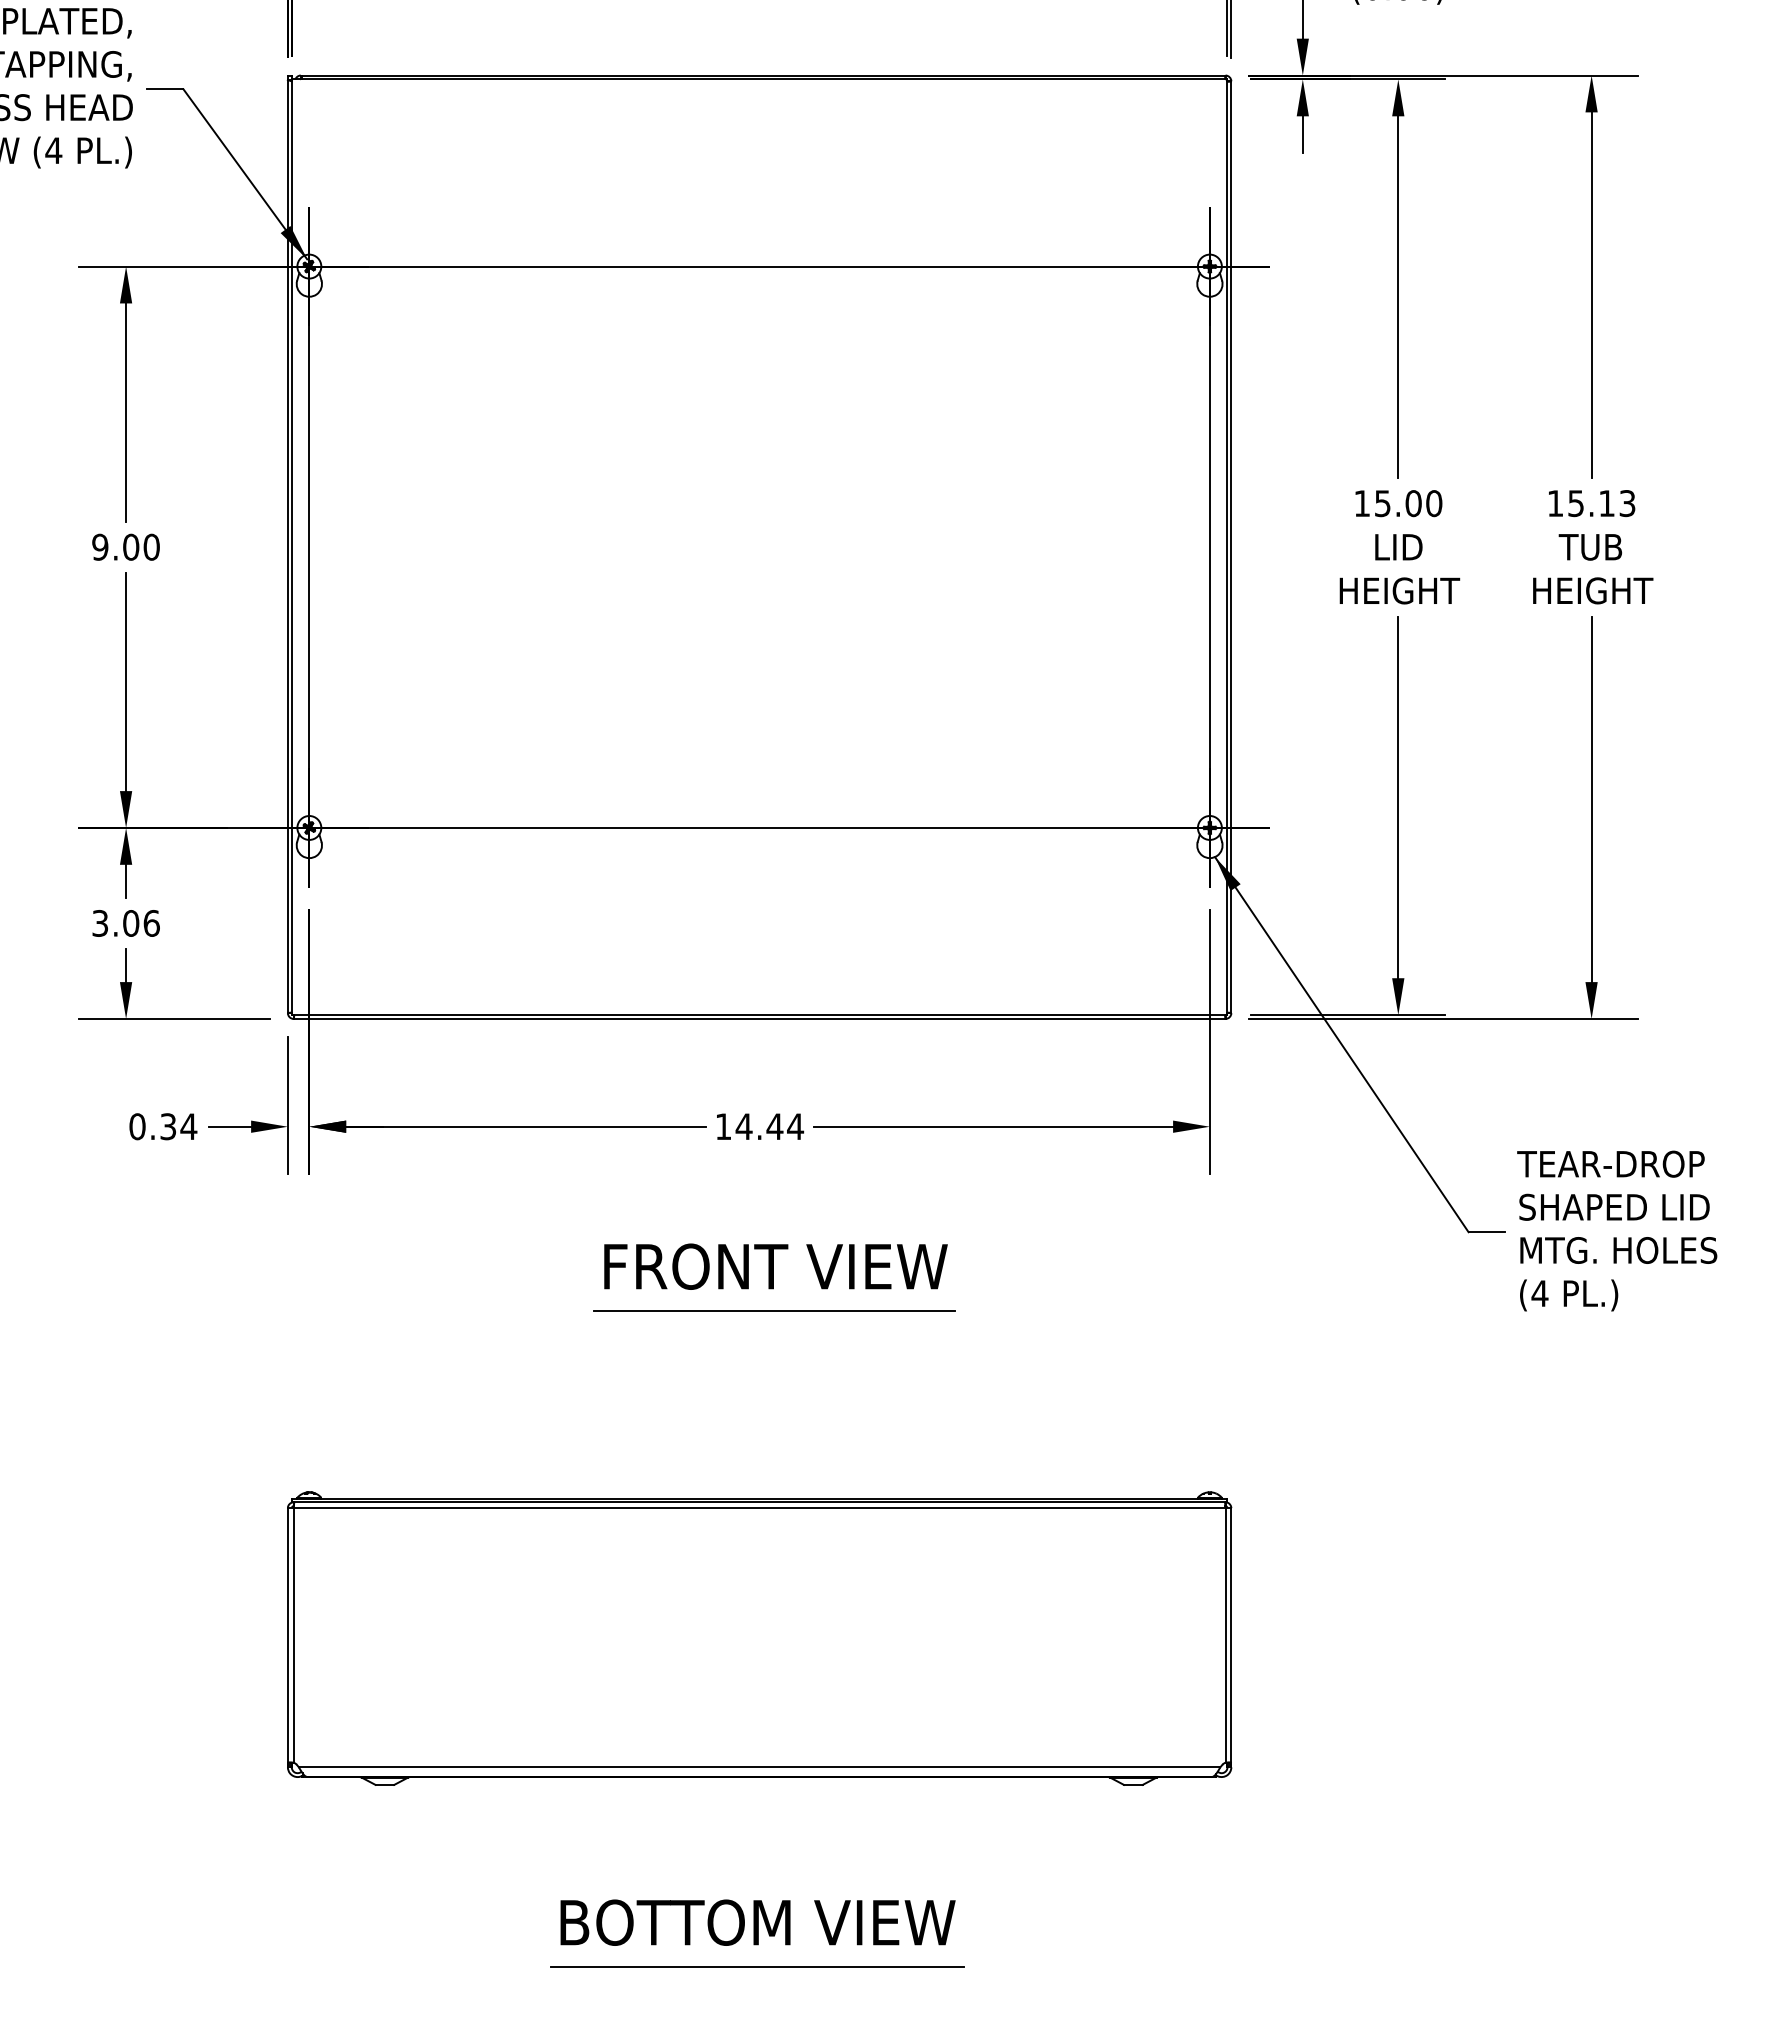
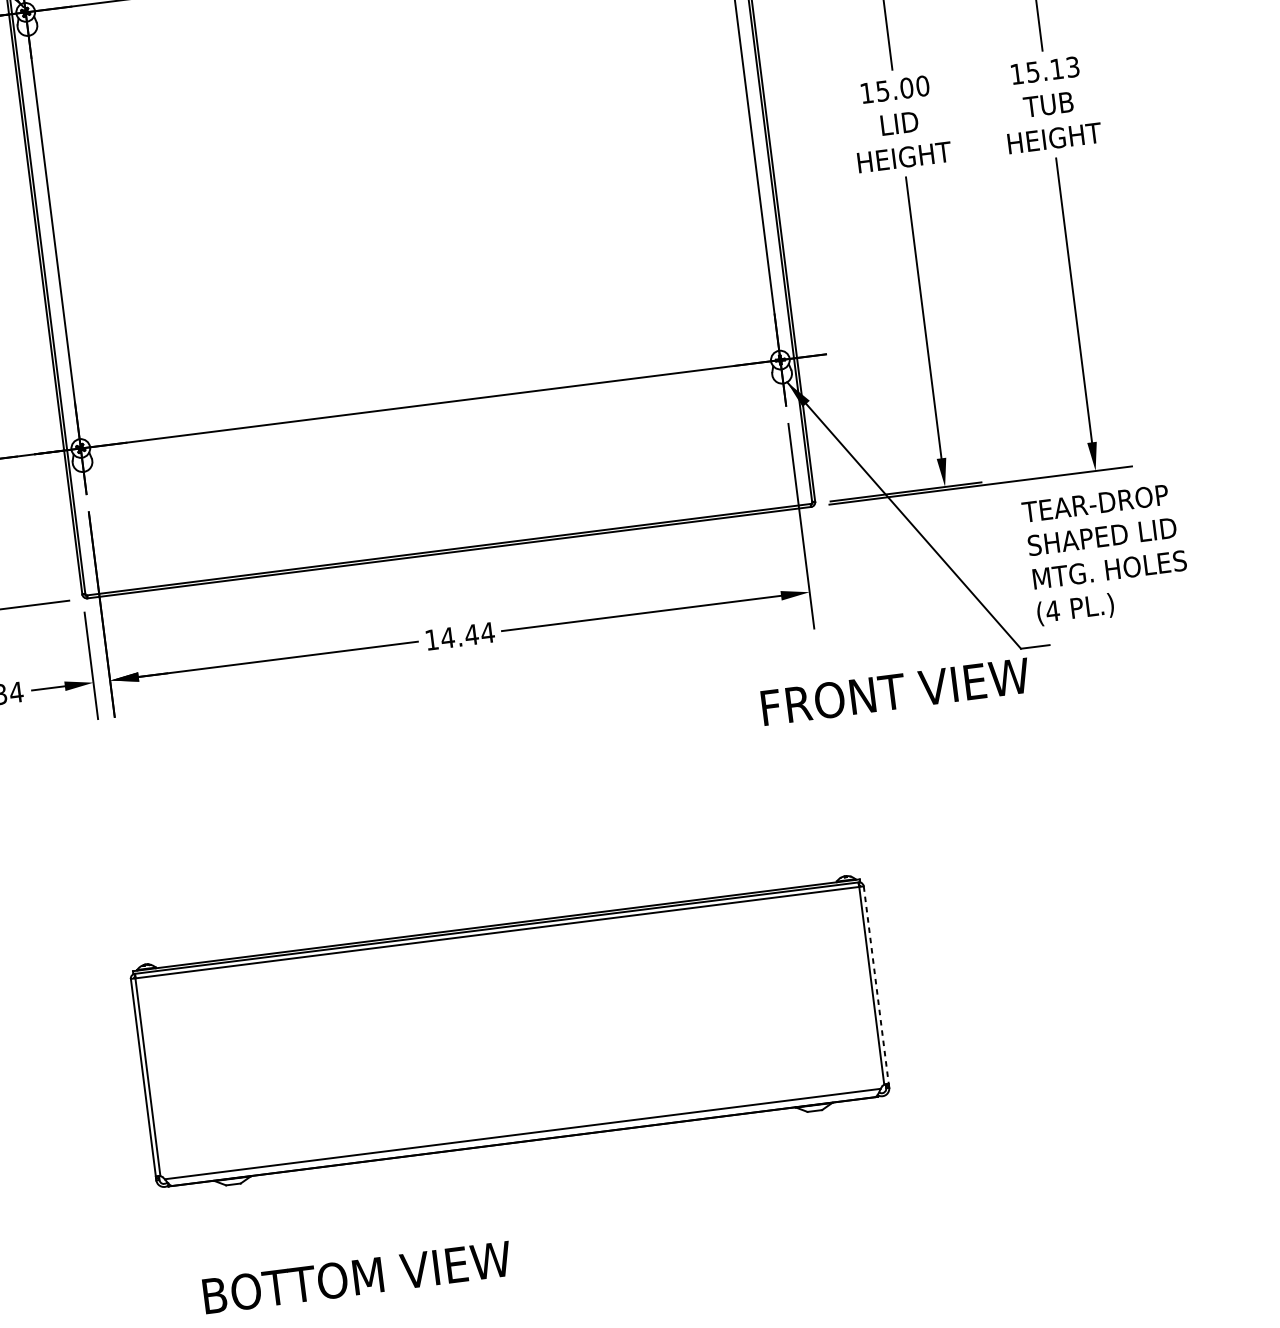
text: (1617, 1230) -> (1106, 554), moved
text: (775, 1266) -> (895, 691), moved
line: (774, 1311) -> (489, 778), removed
line: (1231, 1635) -> (876, 985), solid -> dashed
text: (757, 1922) -> (356, 1277), moved
line: (756, 1967) -> (540, 1289), removed

